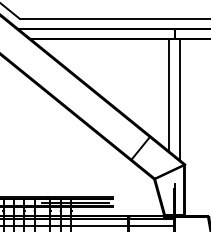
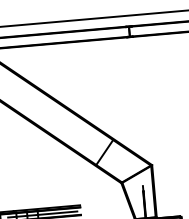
line: (169, 95) -> (129, 95), removed
line: (179, 99) -> (140, 98), removed

